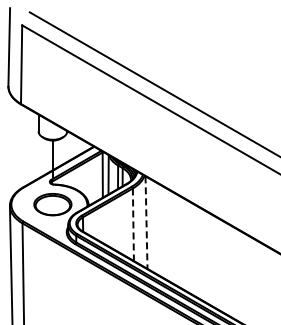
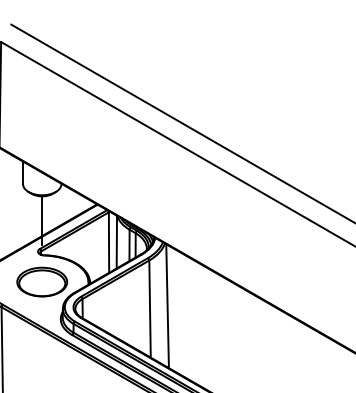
line: (146, 223) -> (167, 307), dashed -> solid
line: (133, 225) -> (150, 310), dashed -> solid

